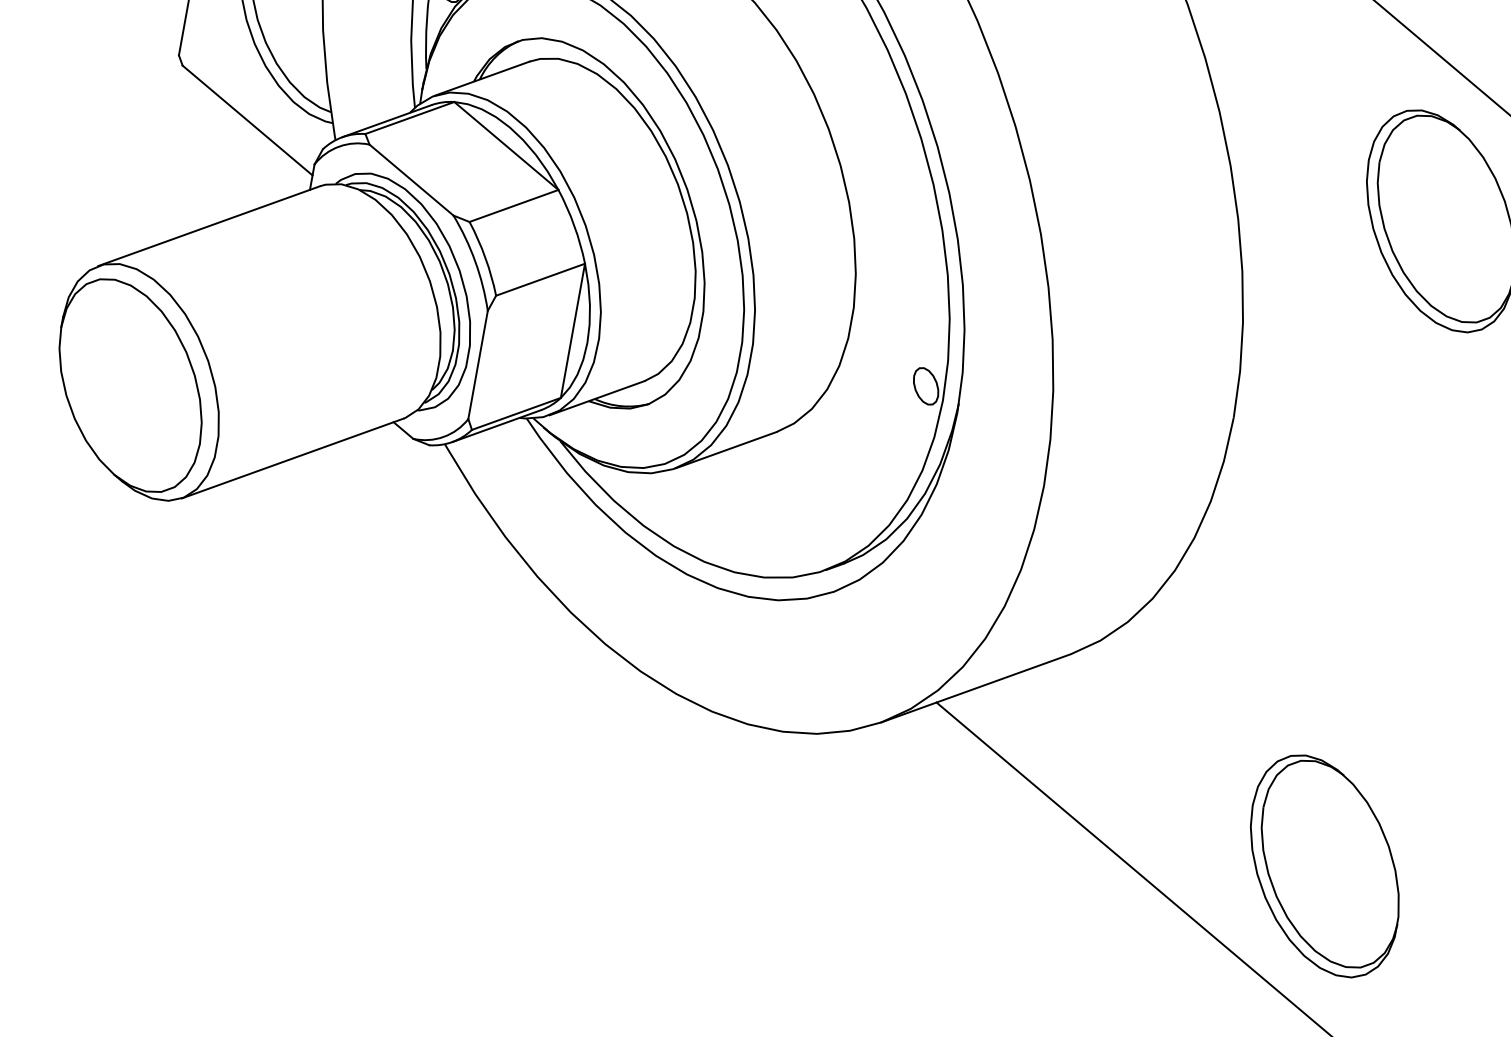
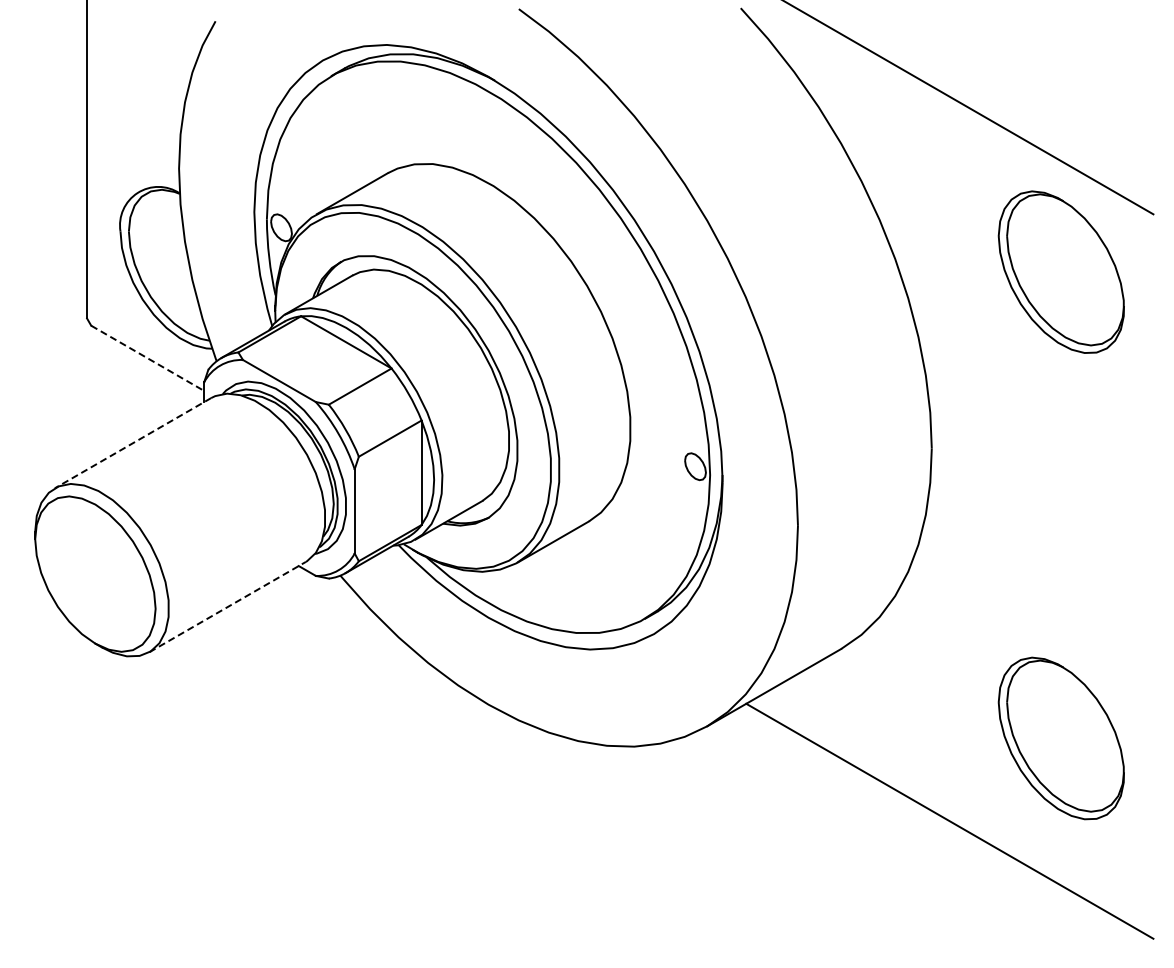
line: (248, 120) -> (148, 358), solid -> dashed
line: (208, 226) -> (132, 443), solid -> dashed
line: (294, 457) -> (228, 606), solid -> dashed
part: (1323, 865) -> (1060, 738), moved

